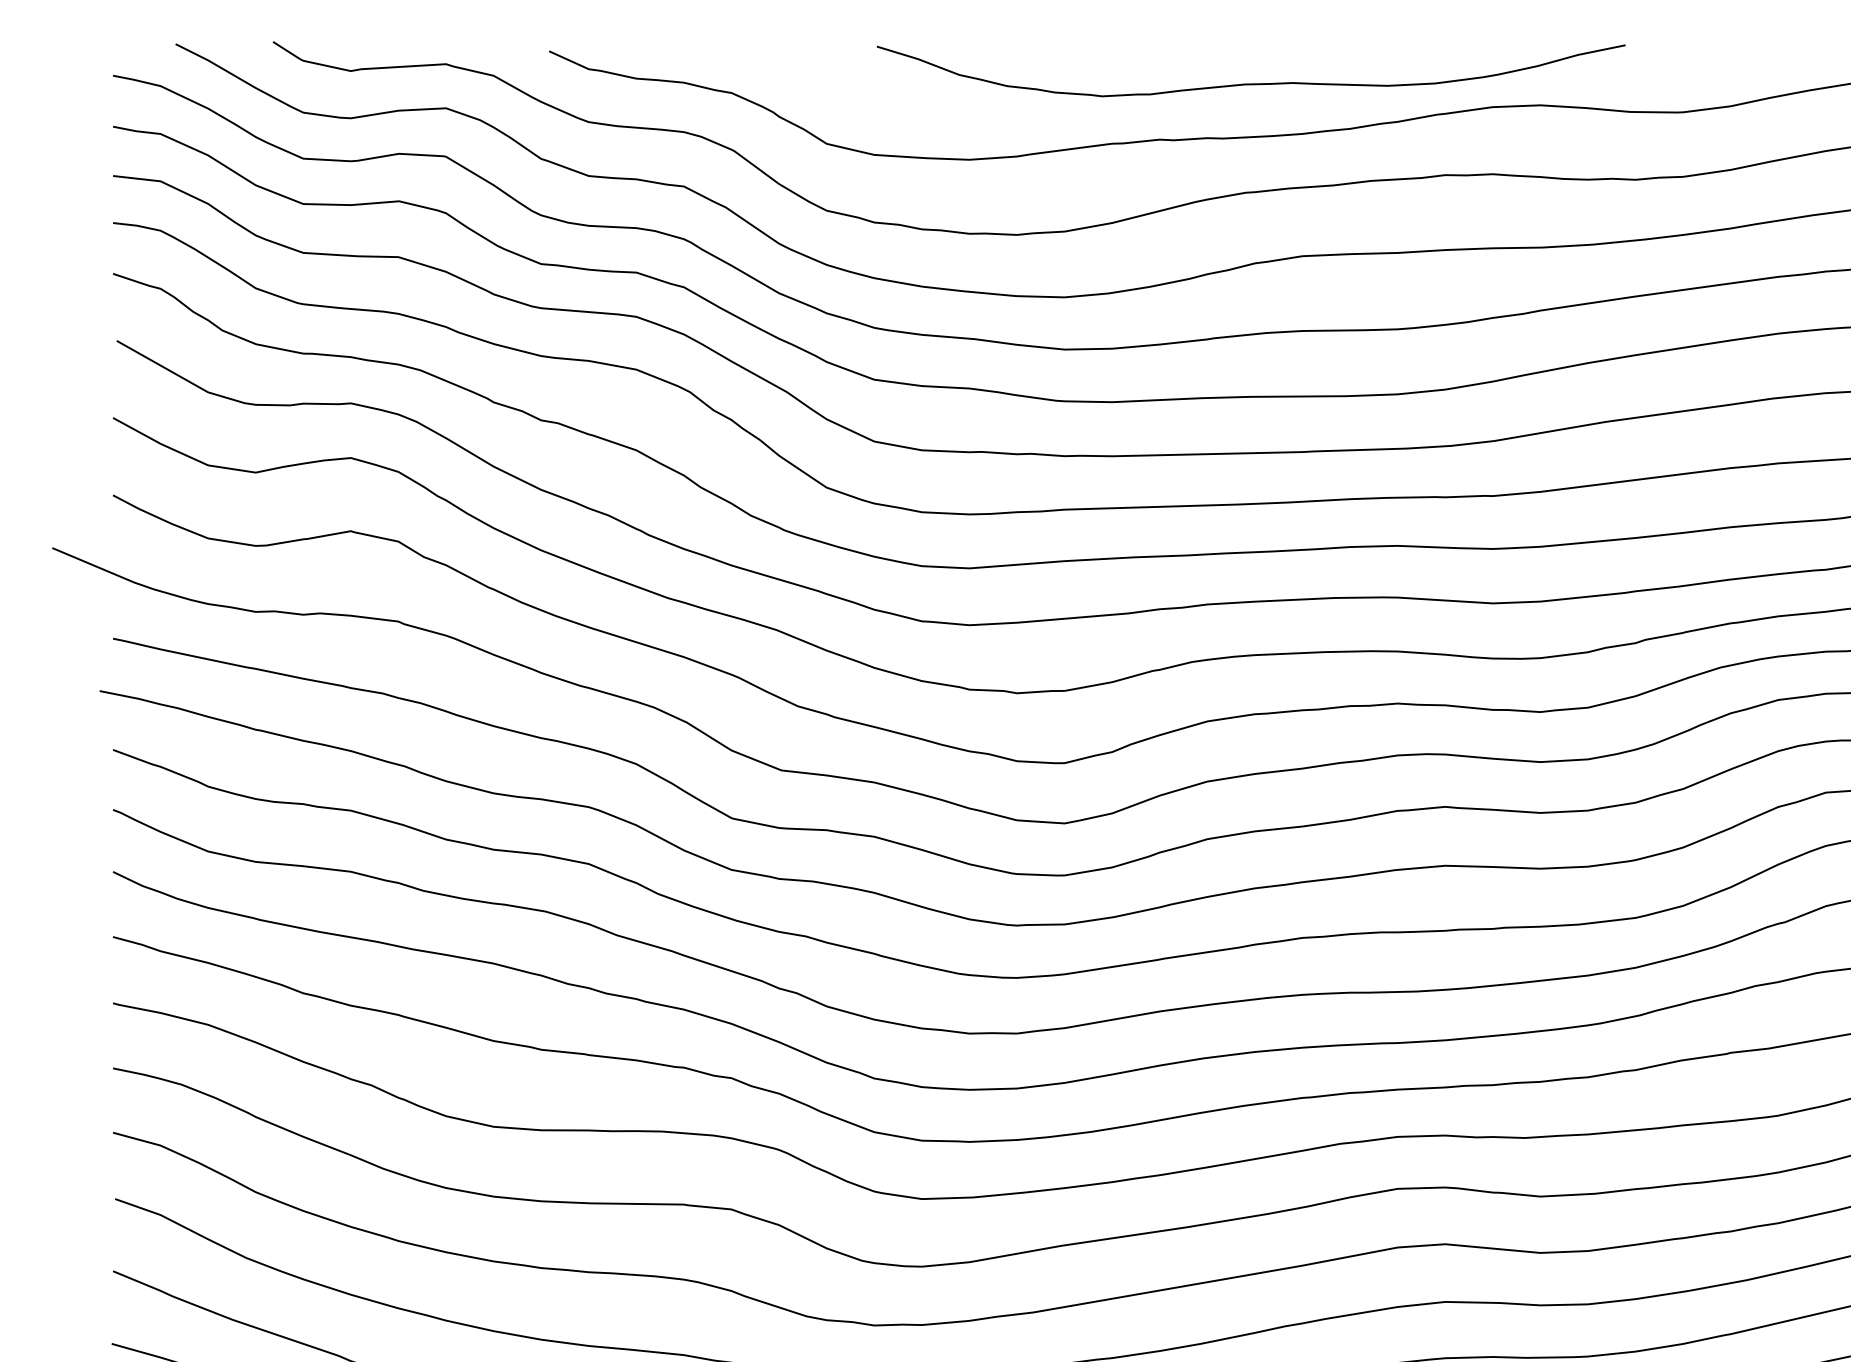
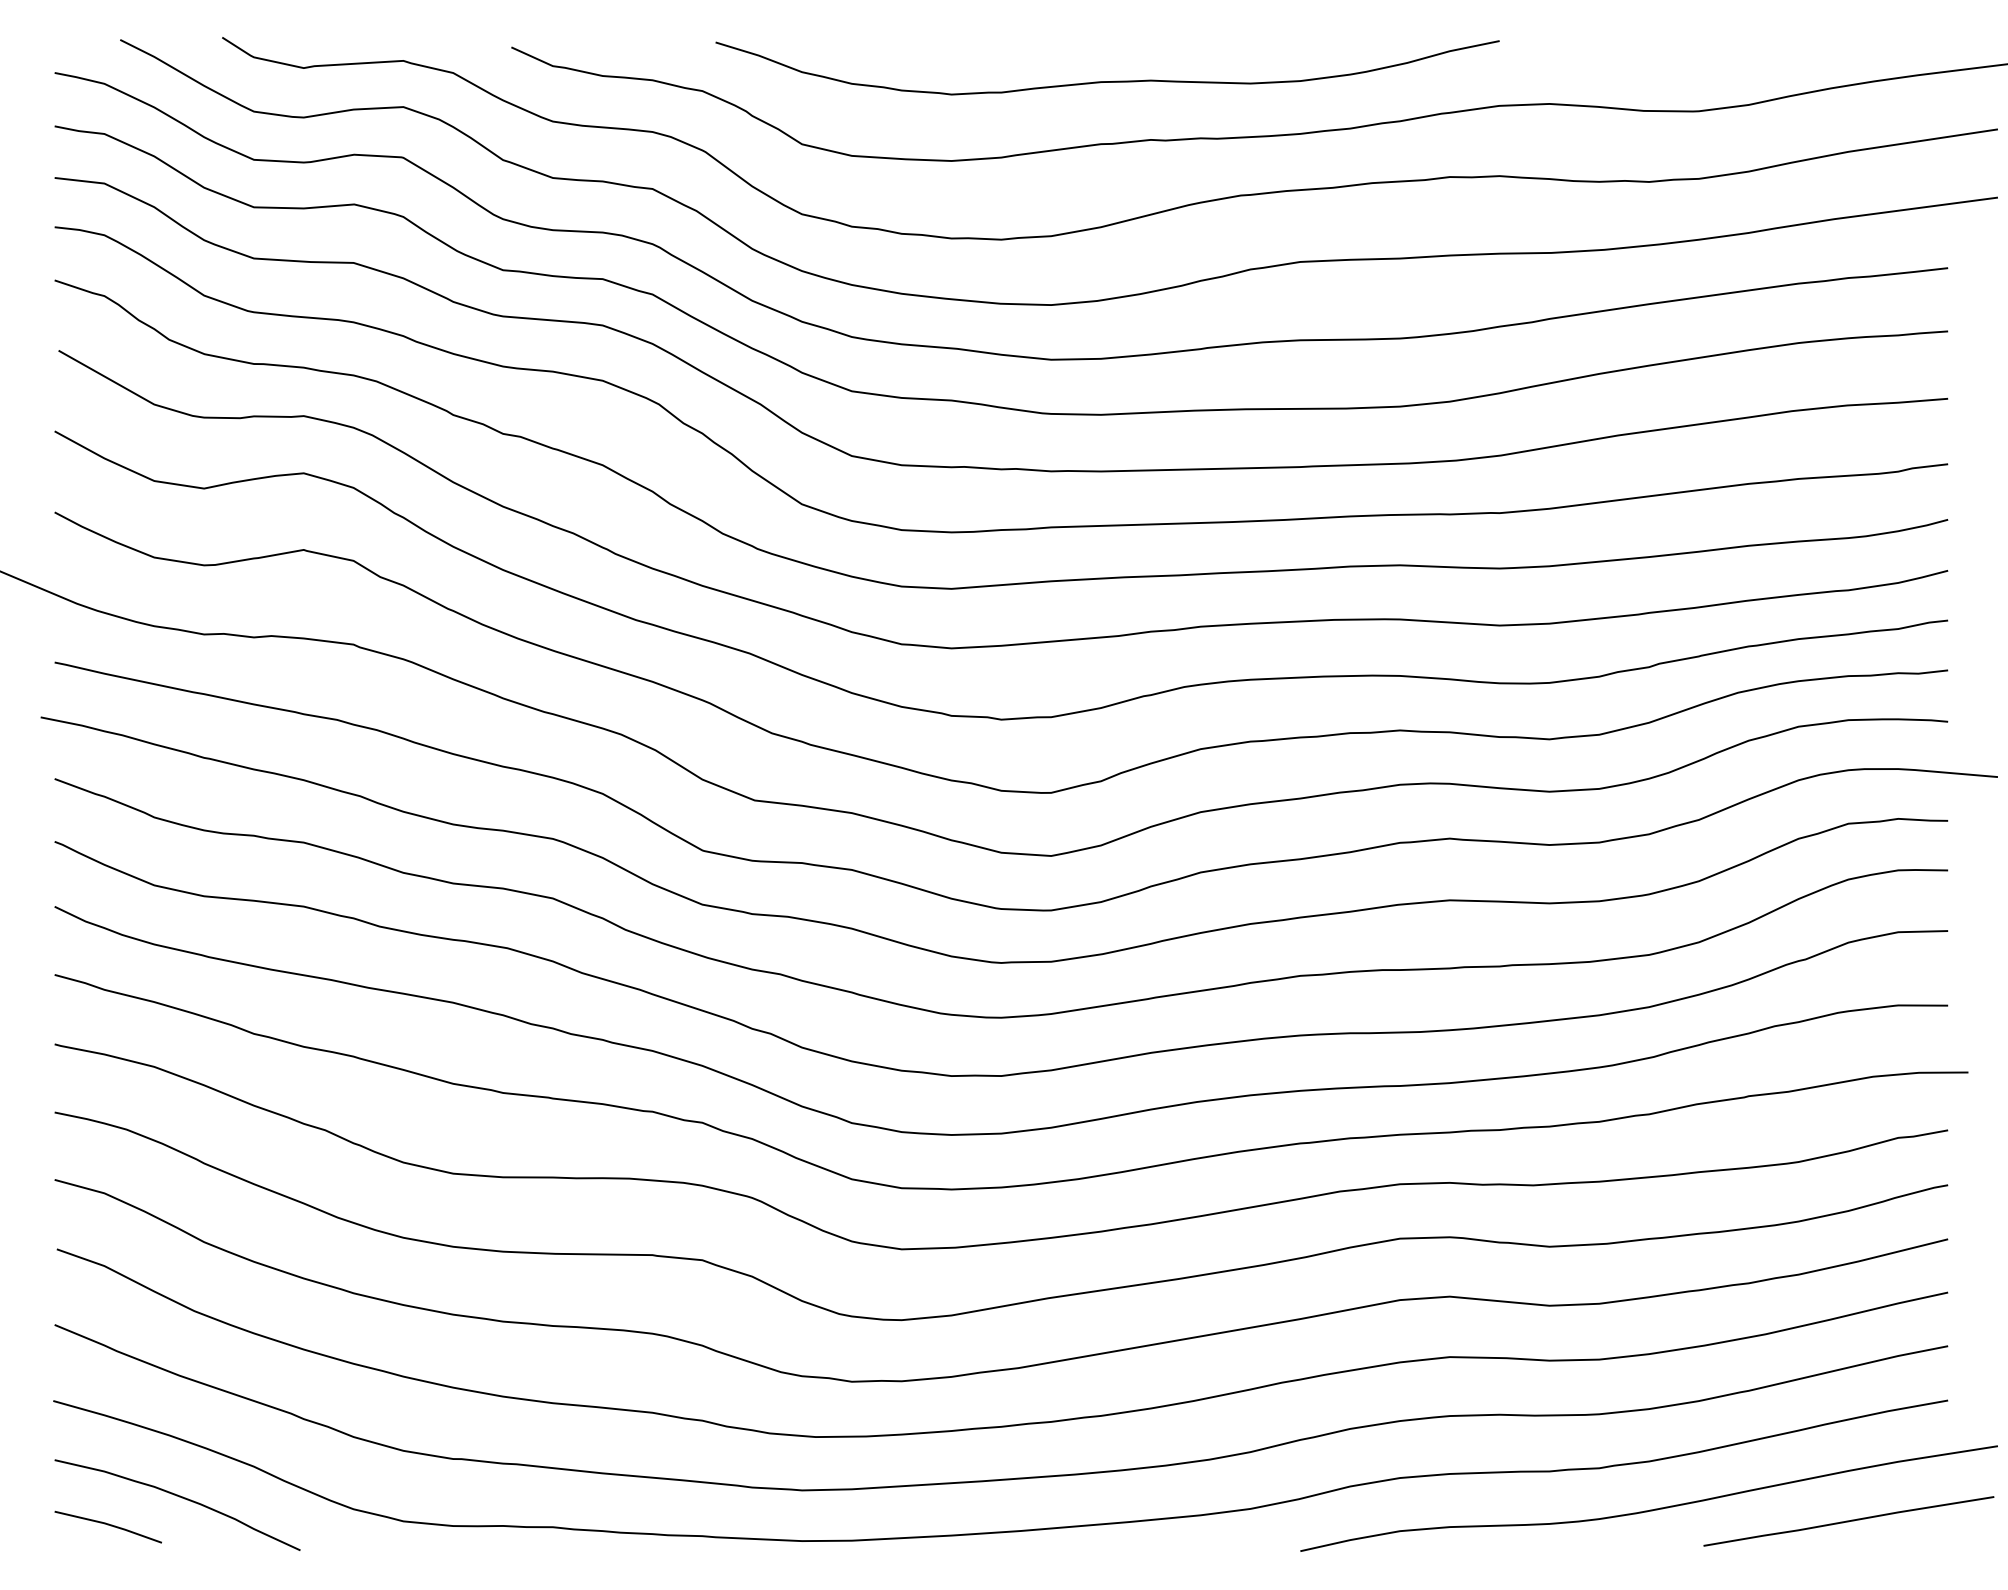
curve: (1251, 83) -> (1107, 81), moved

